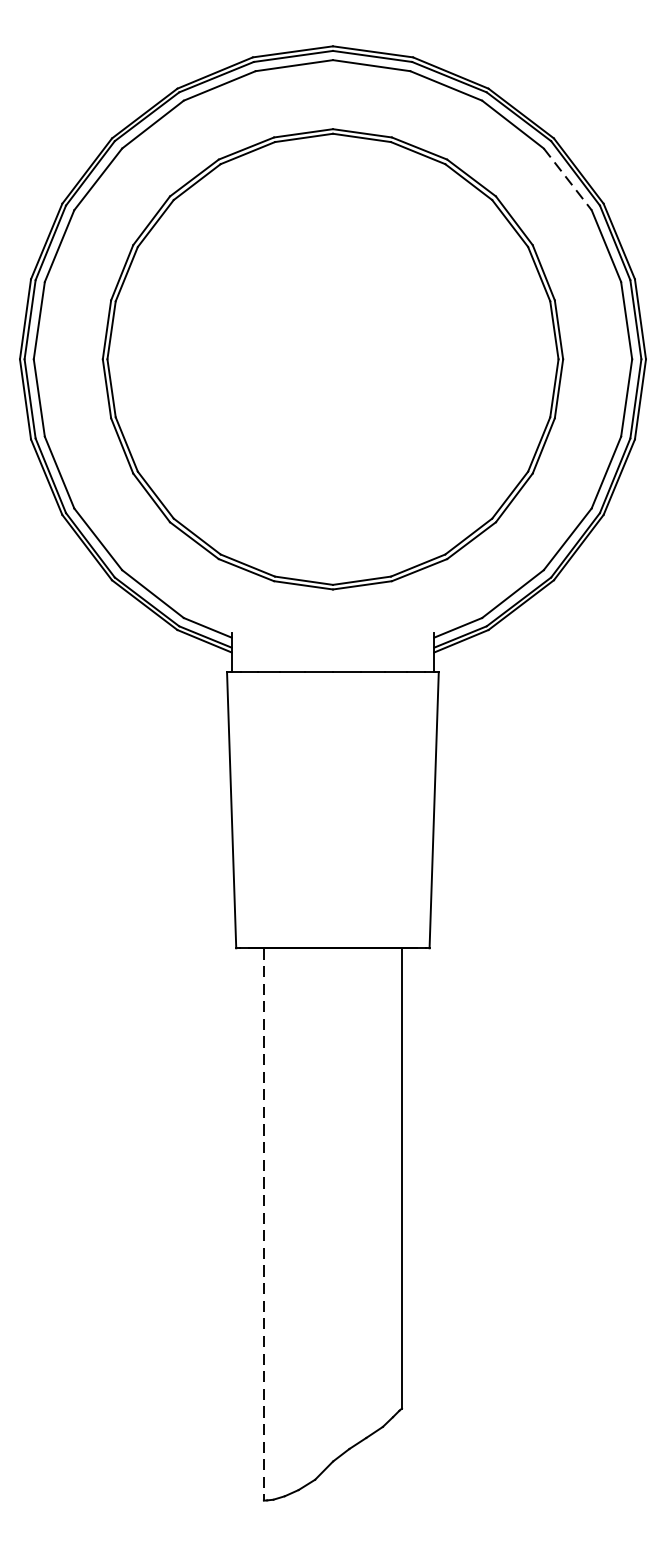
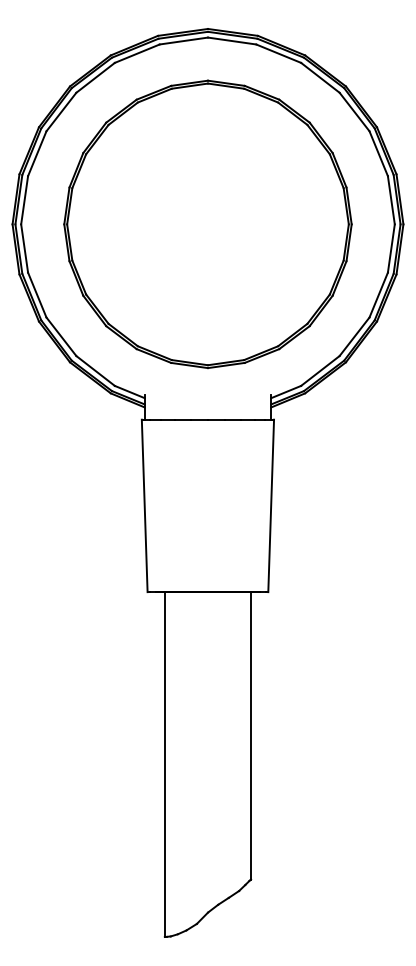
line: (567, 180) -> (354, 112), dashed -> solid
line: (263, 1225) -> (164, 765), dashed -> solid

